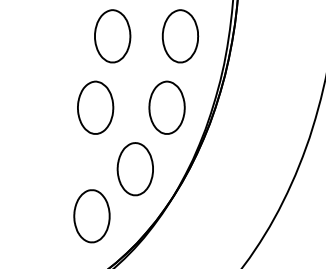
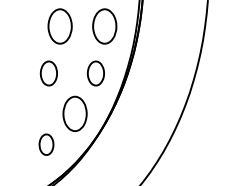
part: (94, 107) -> (48, 73), size x0.7
part: (166, 107) -> (95, 73), size x0.7
part: (91, 215) -> (46, 144), size x0.6

